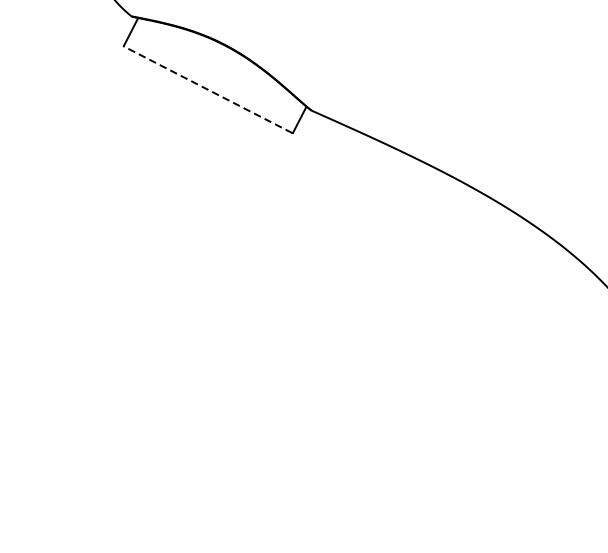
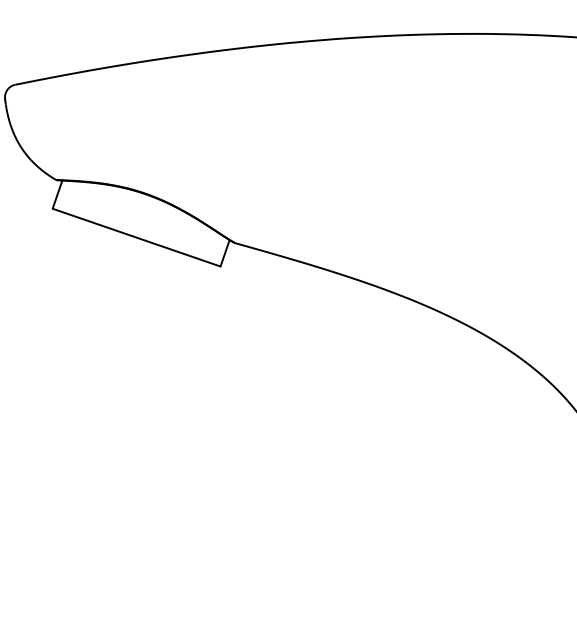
line: (208, 89) -> (136, 237), dashed -> solid

